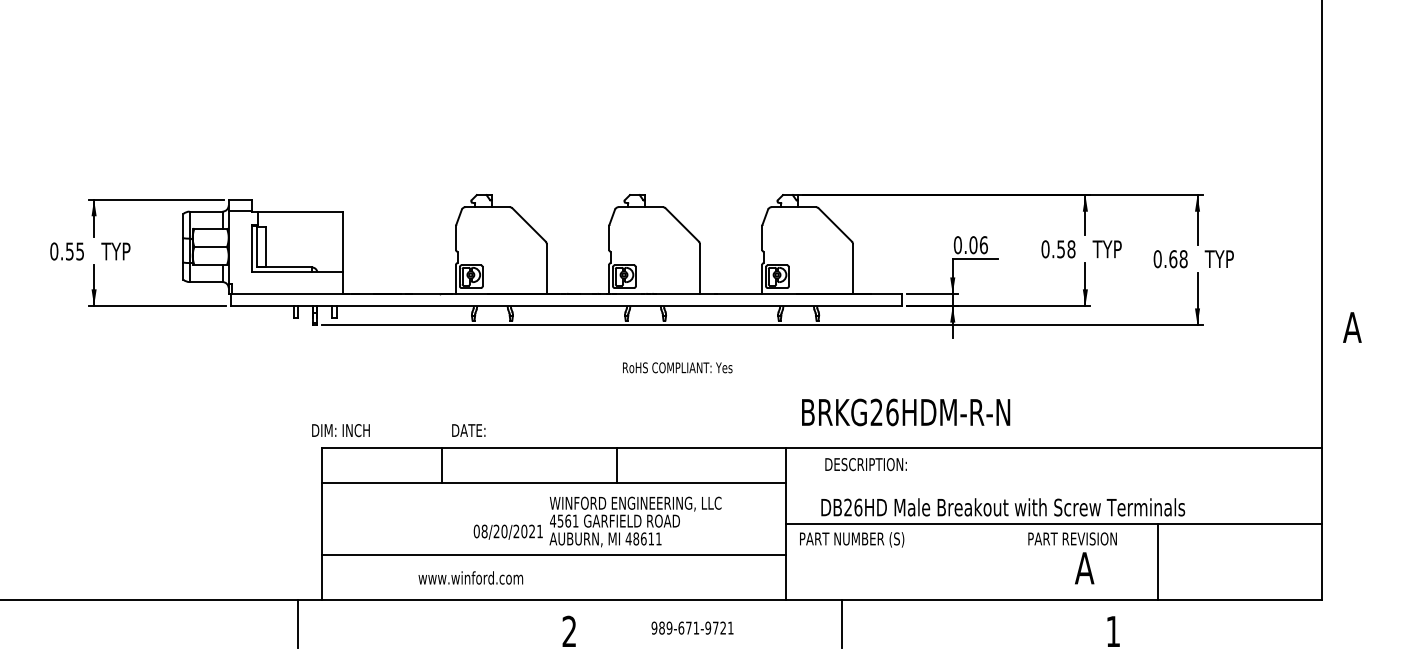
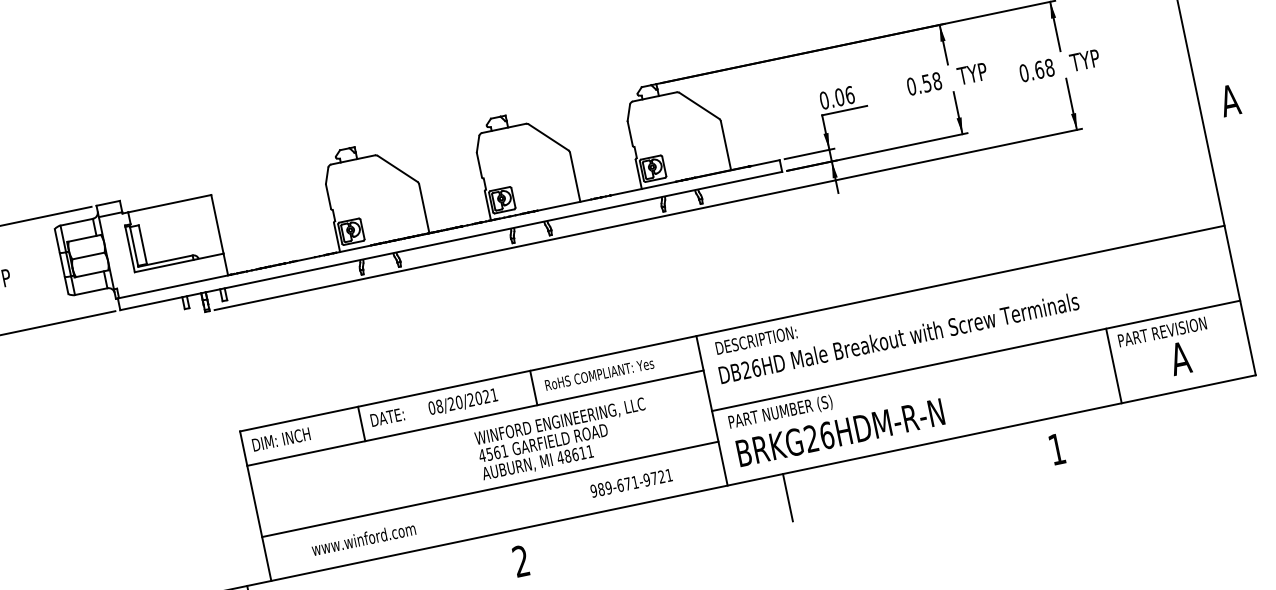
text: (677, 367) -> (599, 374), moved
text: (906, 412) -> (840, 432), moved
text: (340, 430) -> (280, 439), moved
text: (468, 430) -> (387, 417), moved
text: (865, 464) -> (755, 340), moved
text: (1003, 507) -> (899, 338), moved
text: (507, 531) -> (462, 401), moved
text: (1072, 558) -> (1166, 351), moved
line: (1157, 561) -> (1113, 365), moved
text: (470, 577) -> (363, 538), moved
text: (692, 627) -> (631, 482), moved

